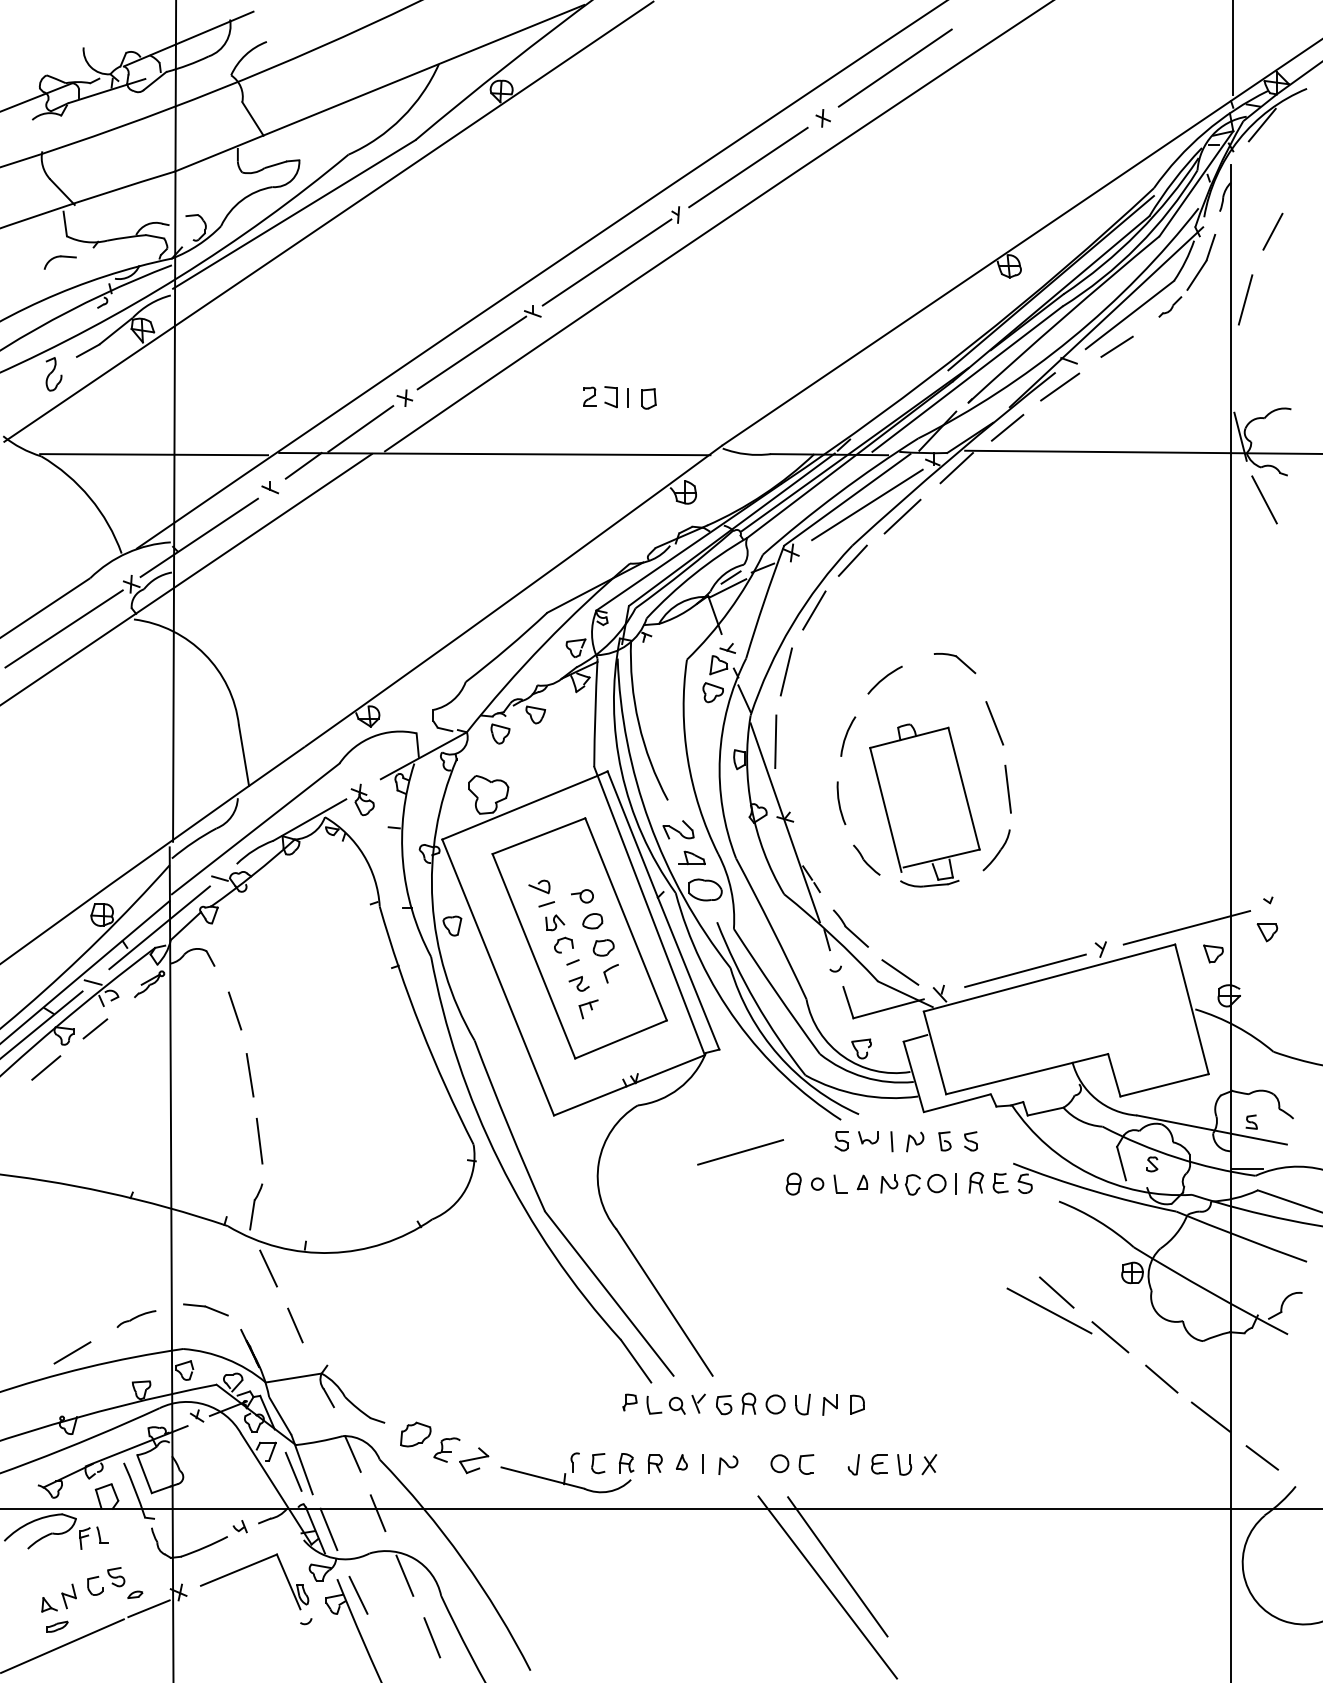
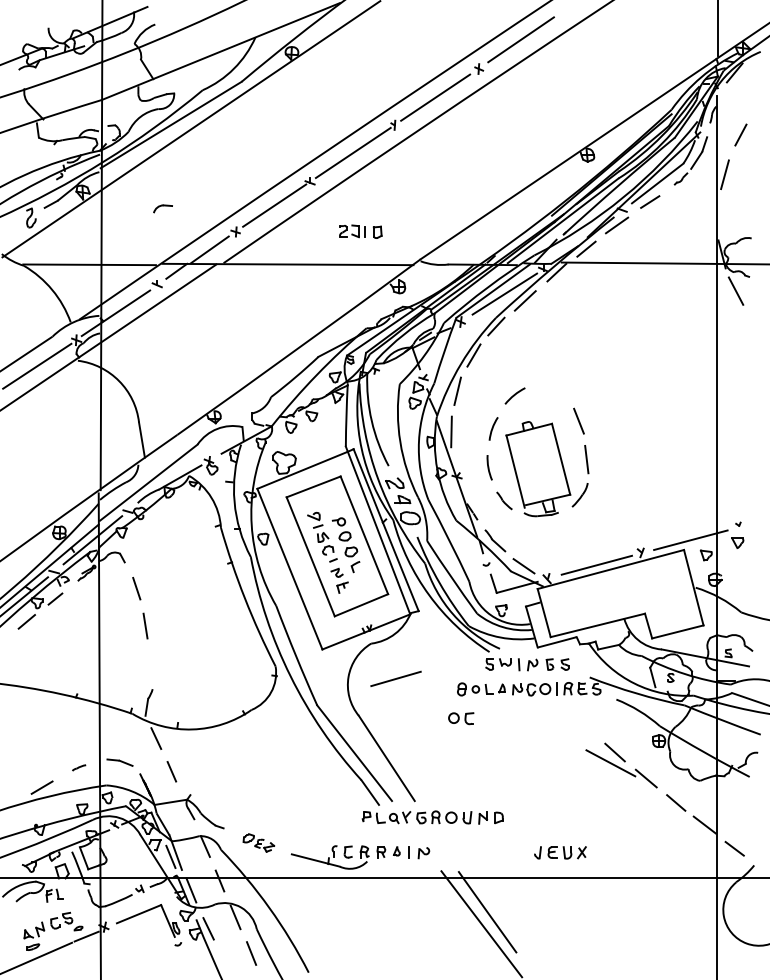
part: (59, 261) -> (162, 208), moved
part: (954, 661) -> (555, 385), removed
line: (258, 1141) -> (150, 664), removed
line: (739, 1151) -> (395, 678), moved
part: (134, 1318) -> (78, 767), size x0.6
part: (444, 1447) -> (258, 842), size x0.6
part: (792, 1464) -> (461, 718), moved
part: (892, 1464) -> (560, 852), moved

